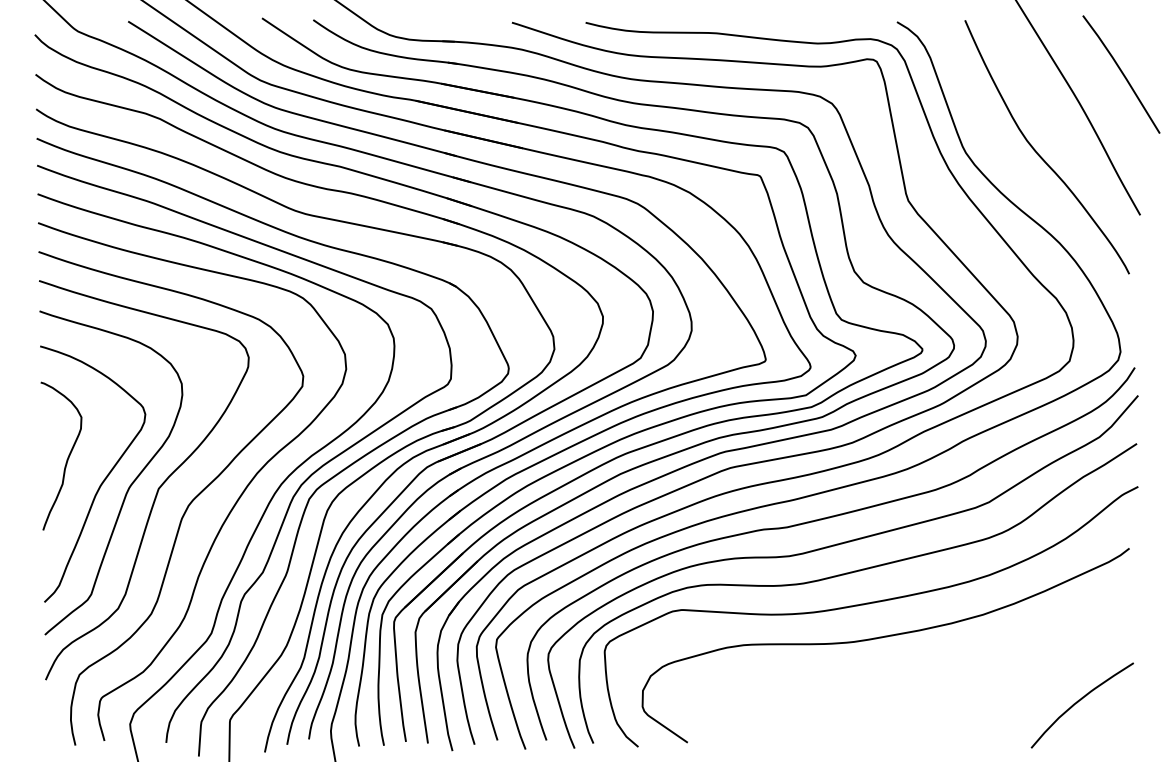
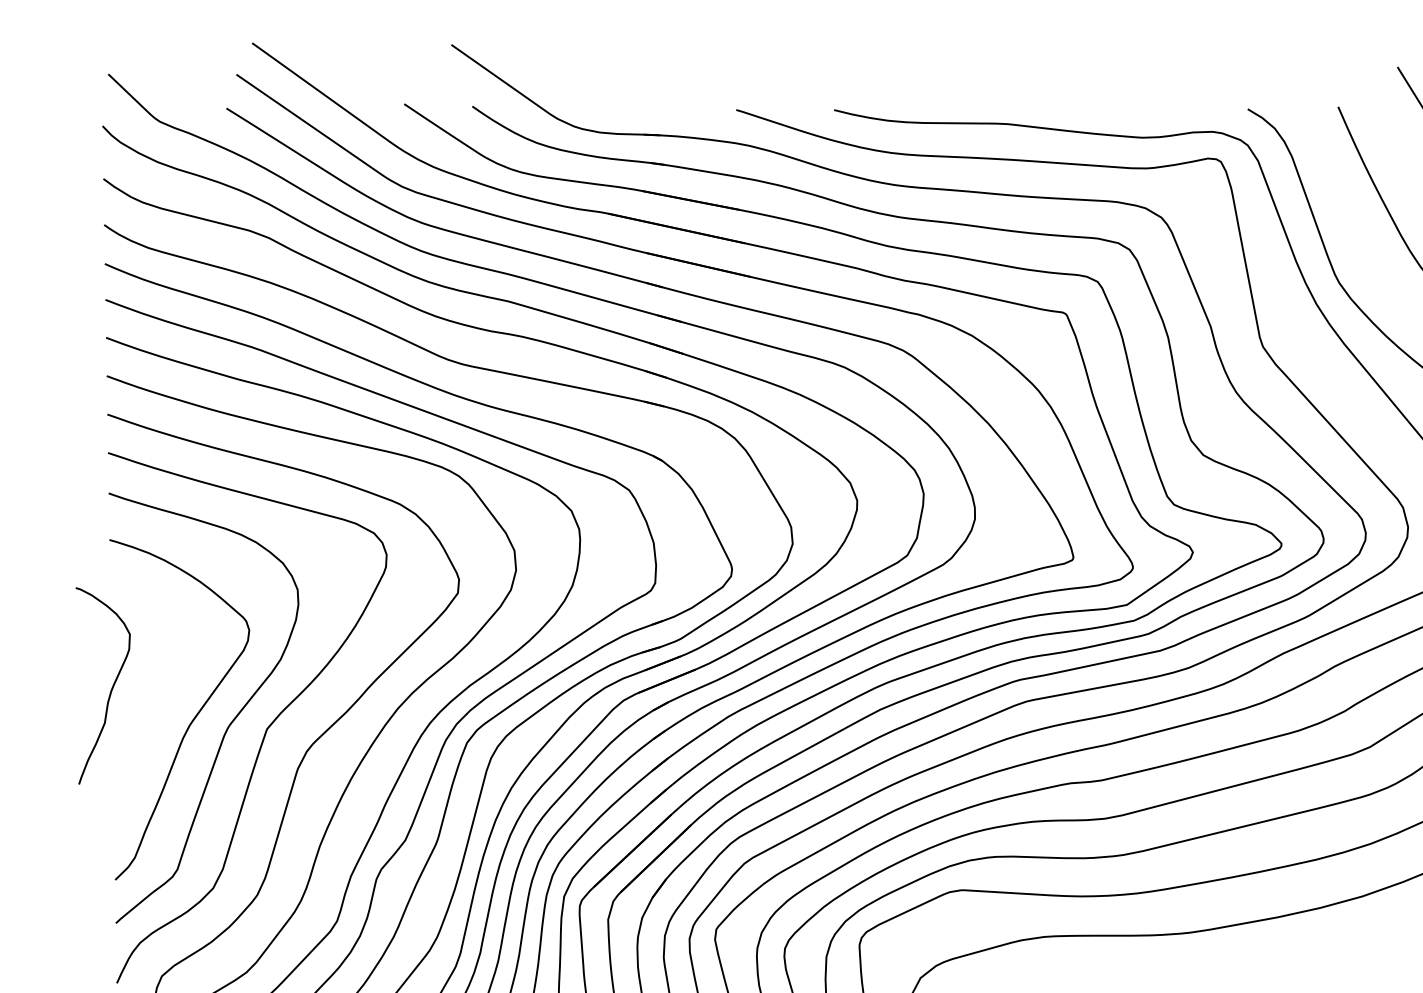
curve: (67, 457) -> (111, 687), moved

